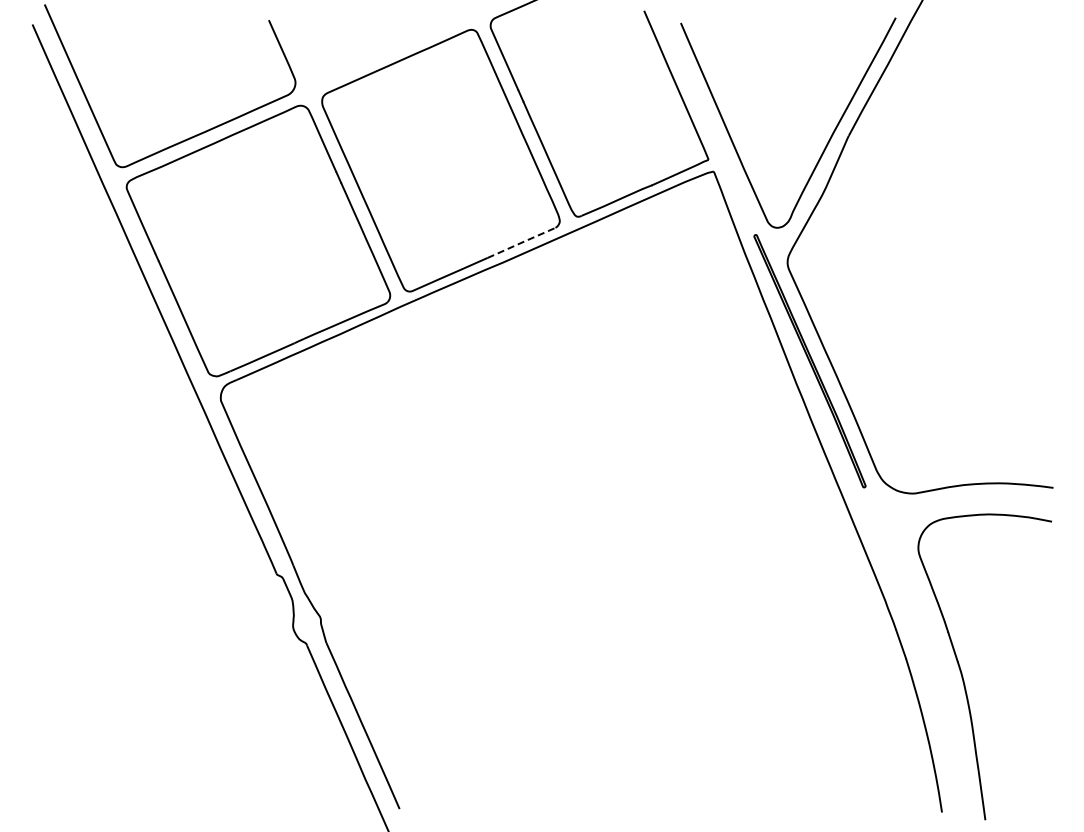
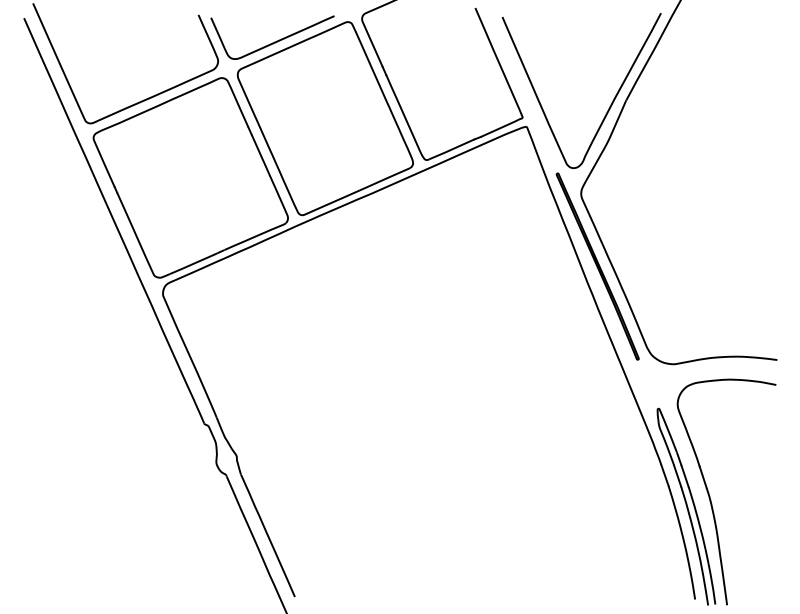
curve: (372, 56) -> (274, 41), added
line: (521, 242) -> (384, 178), dashed -> solid
part: (930, 686) -> (686, 506), added

